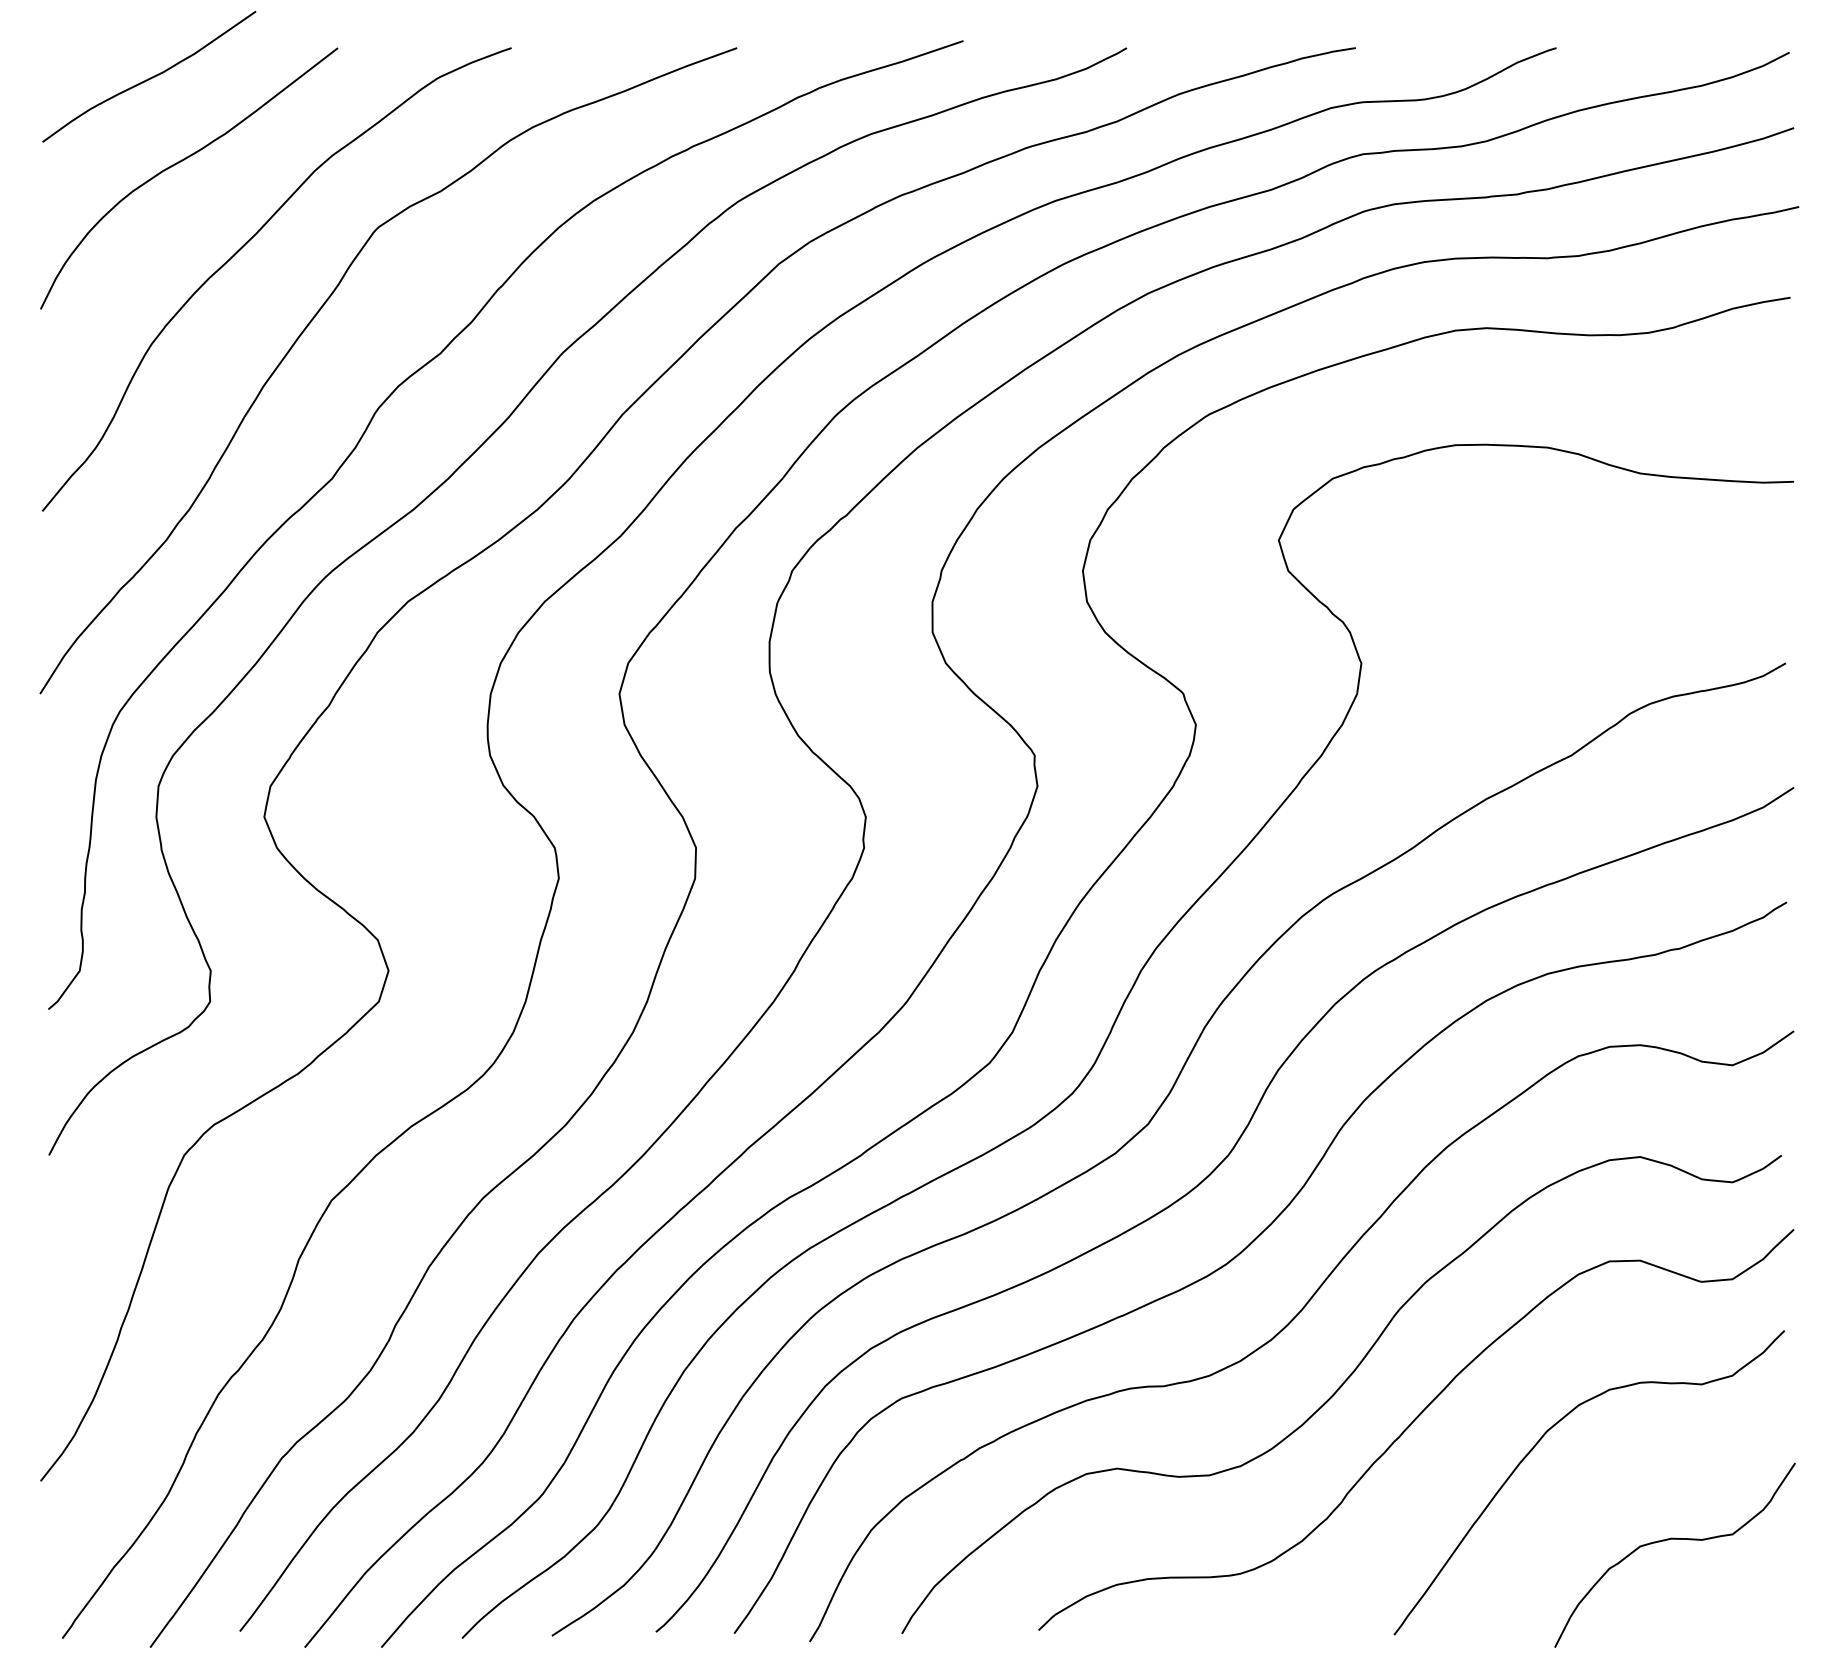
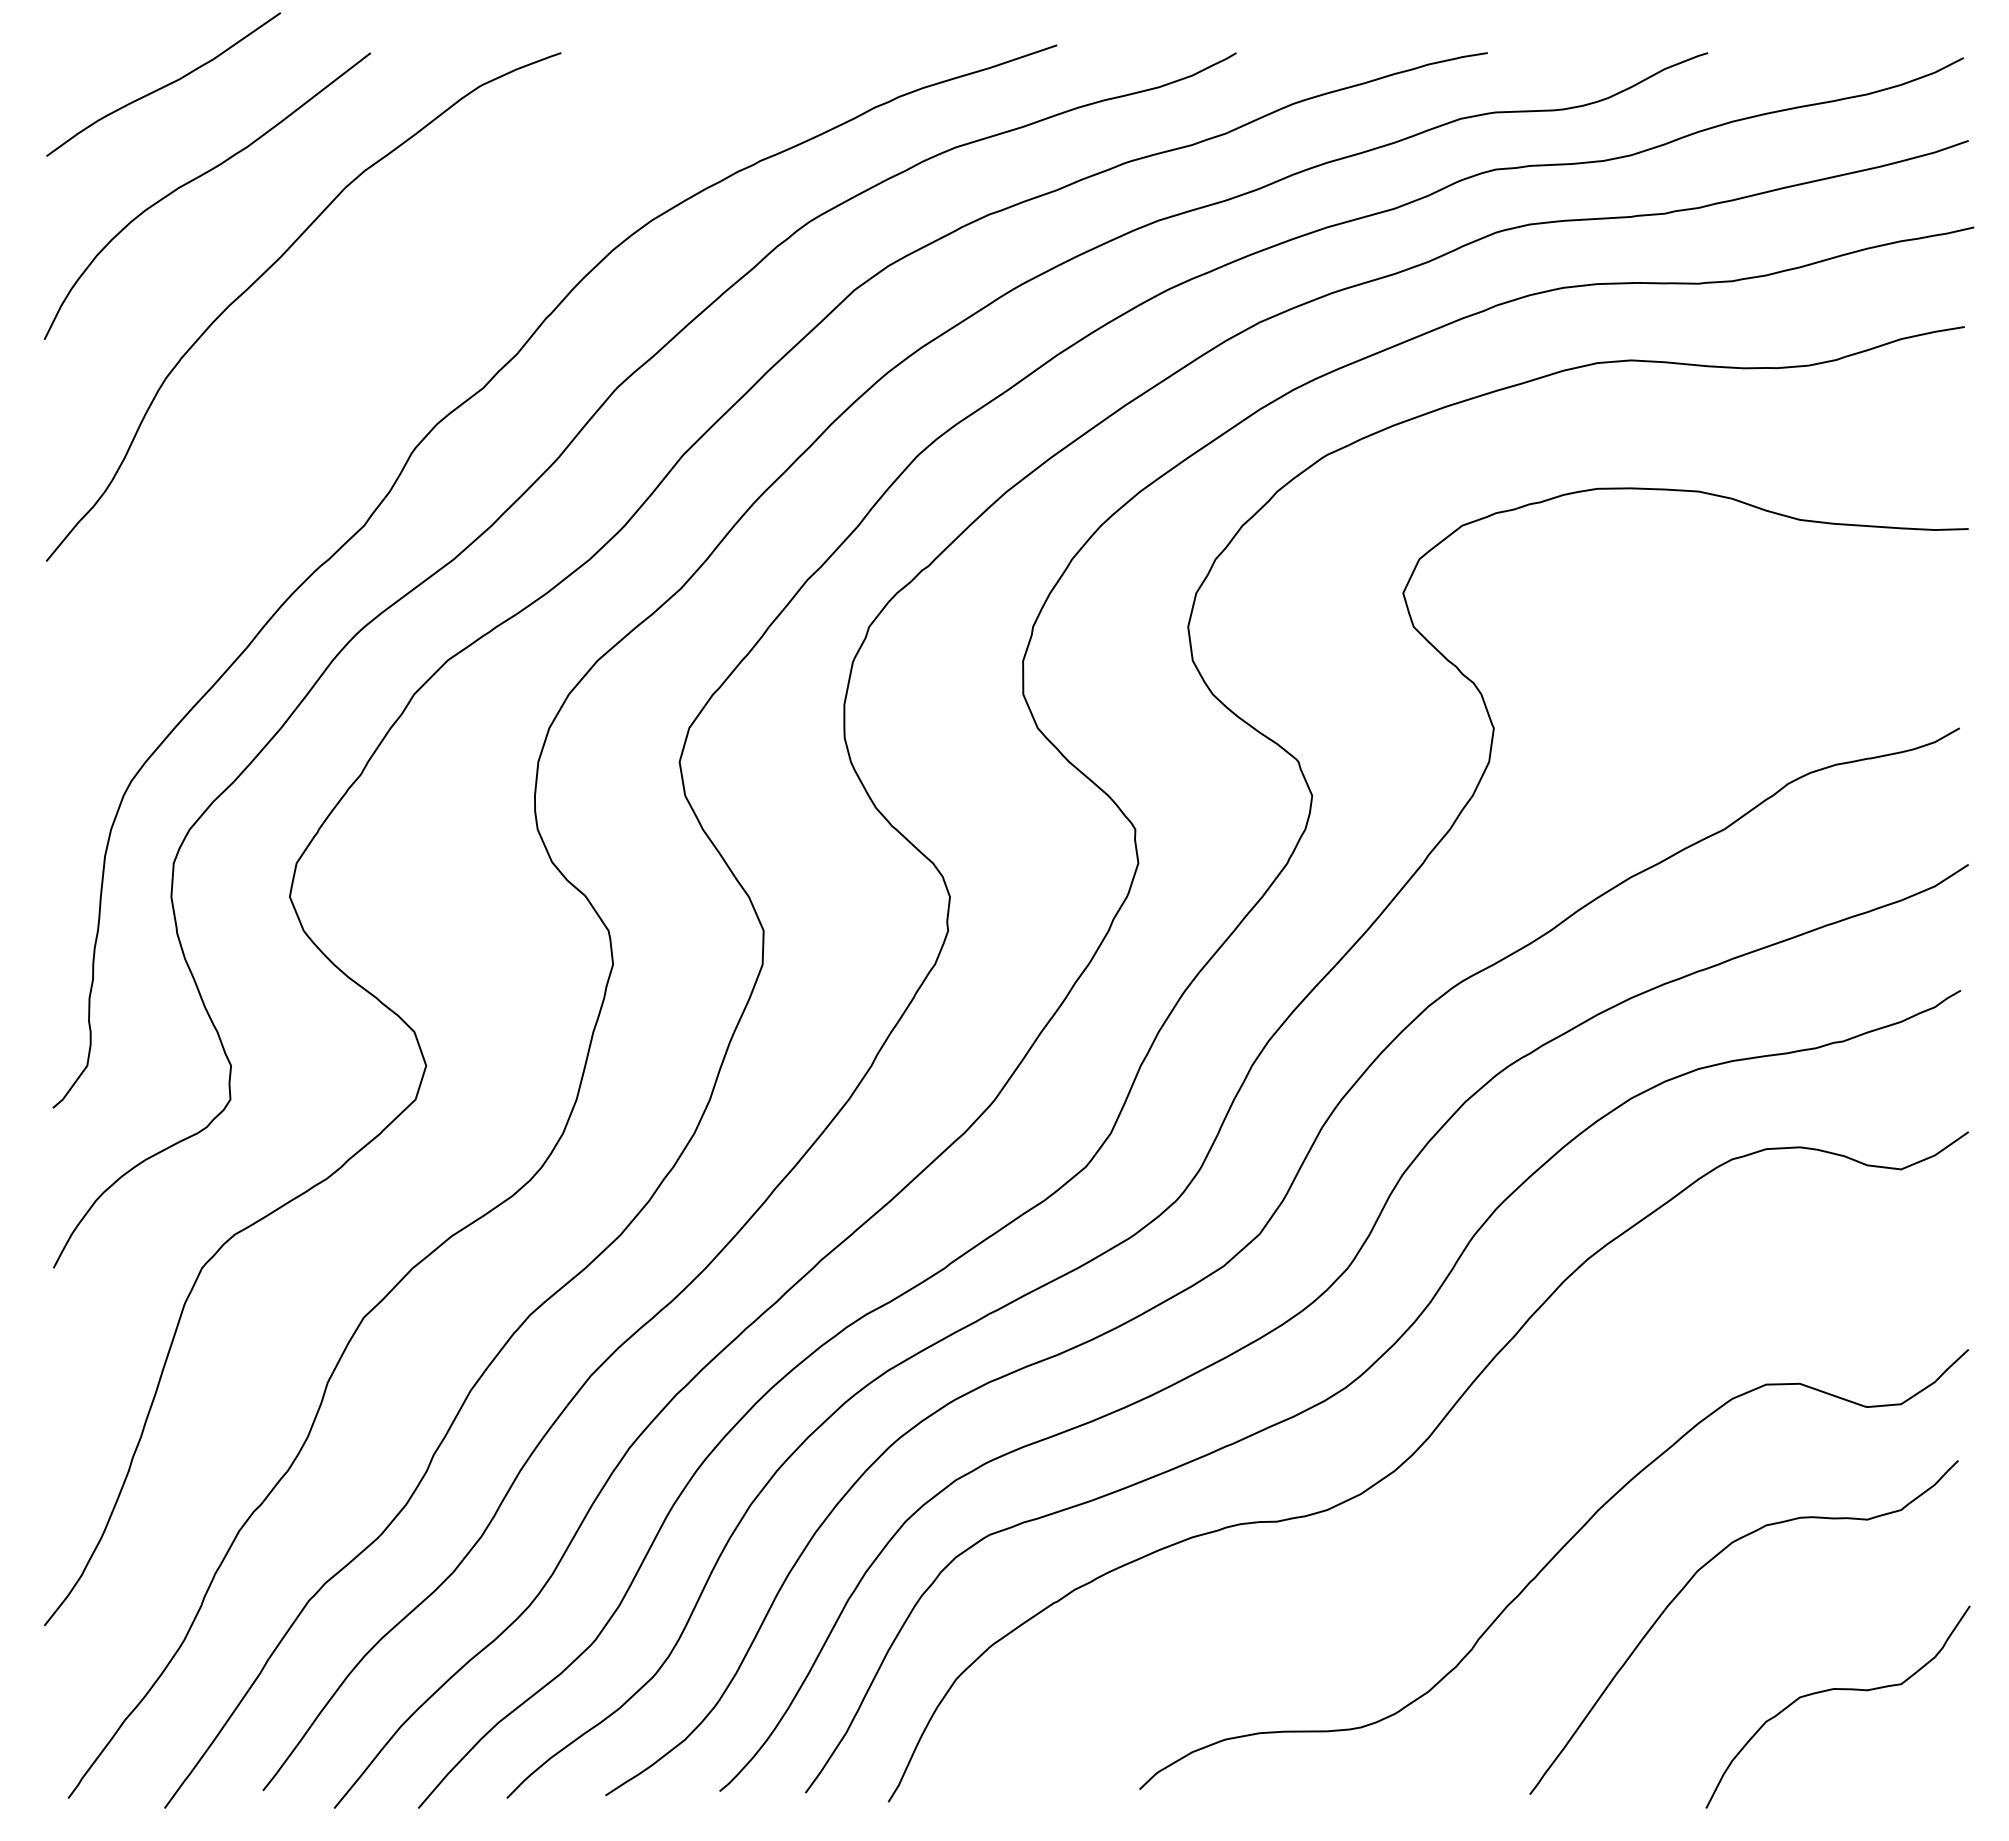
curve: (316, 315) -> (347, 346), removed
curve: (1338, 1390) -> (1468, 1526), removed

